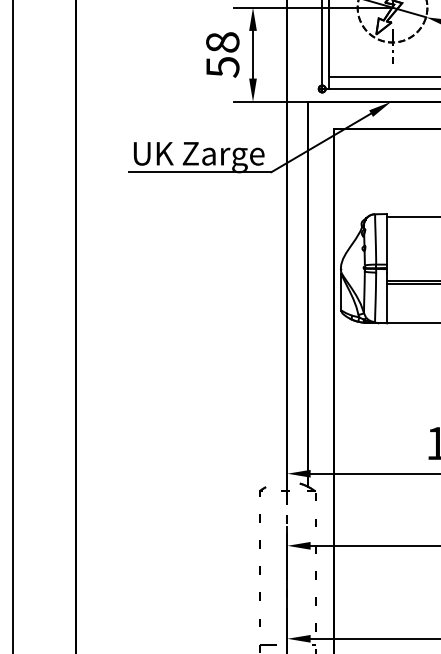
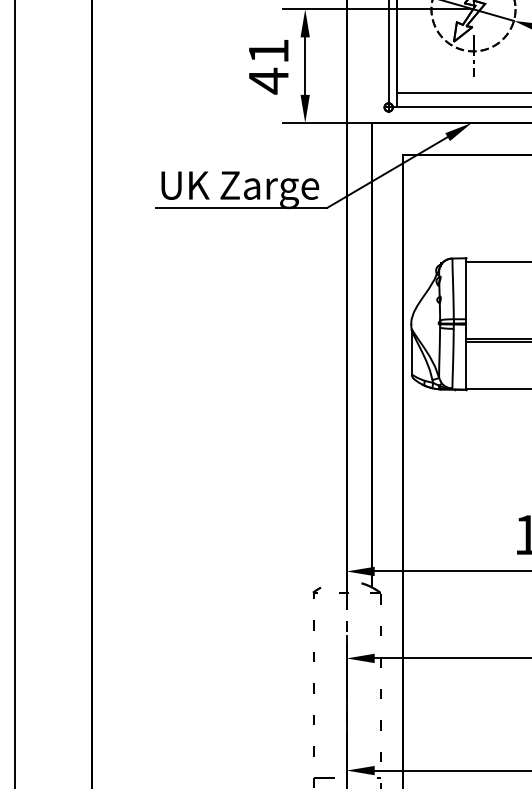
text: (222, 55) -> (268, 66), 58 -> 41

